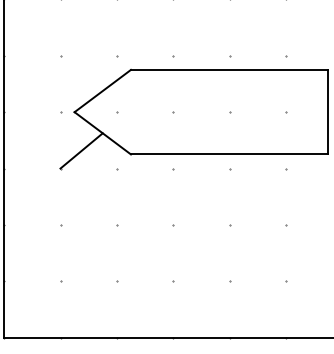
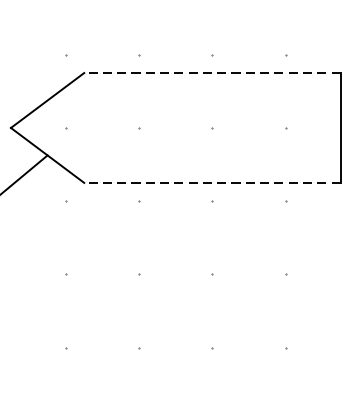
line: (229, 69) -> (212, 72), solid -> dashed
line: (229, 154) -> (212, 182), solid -> dashed

